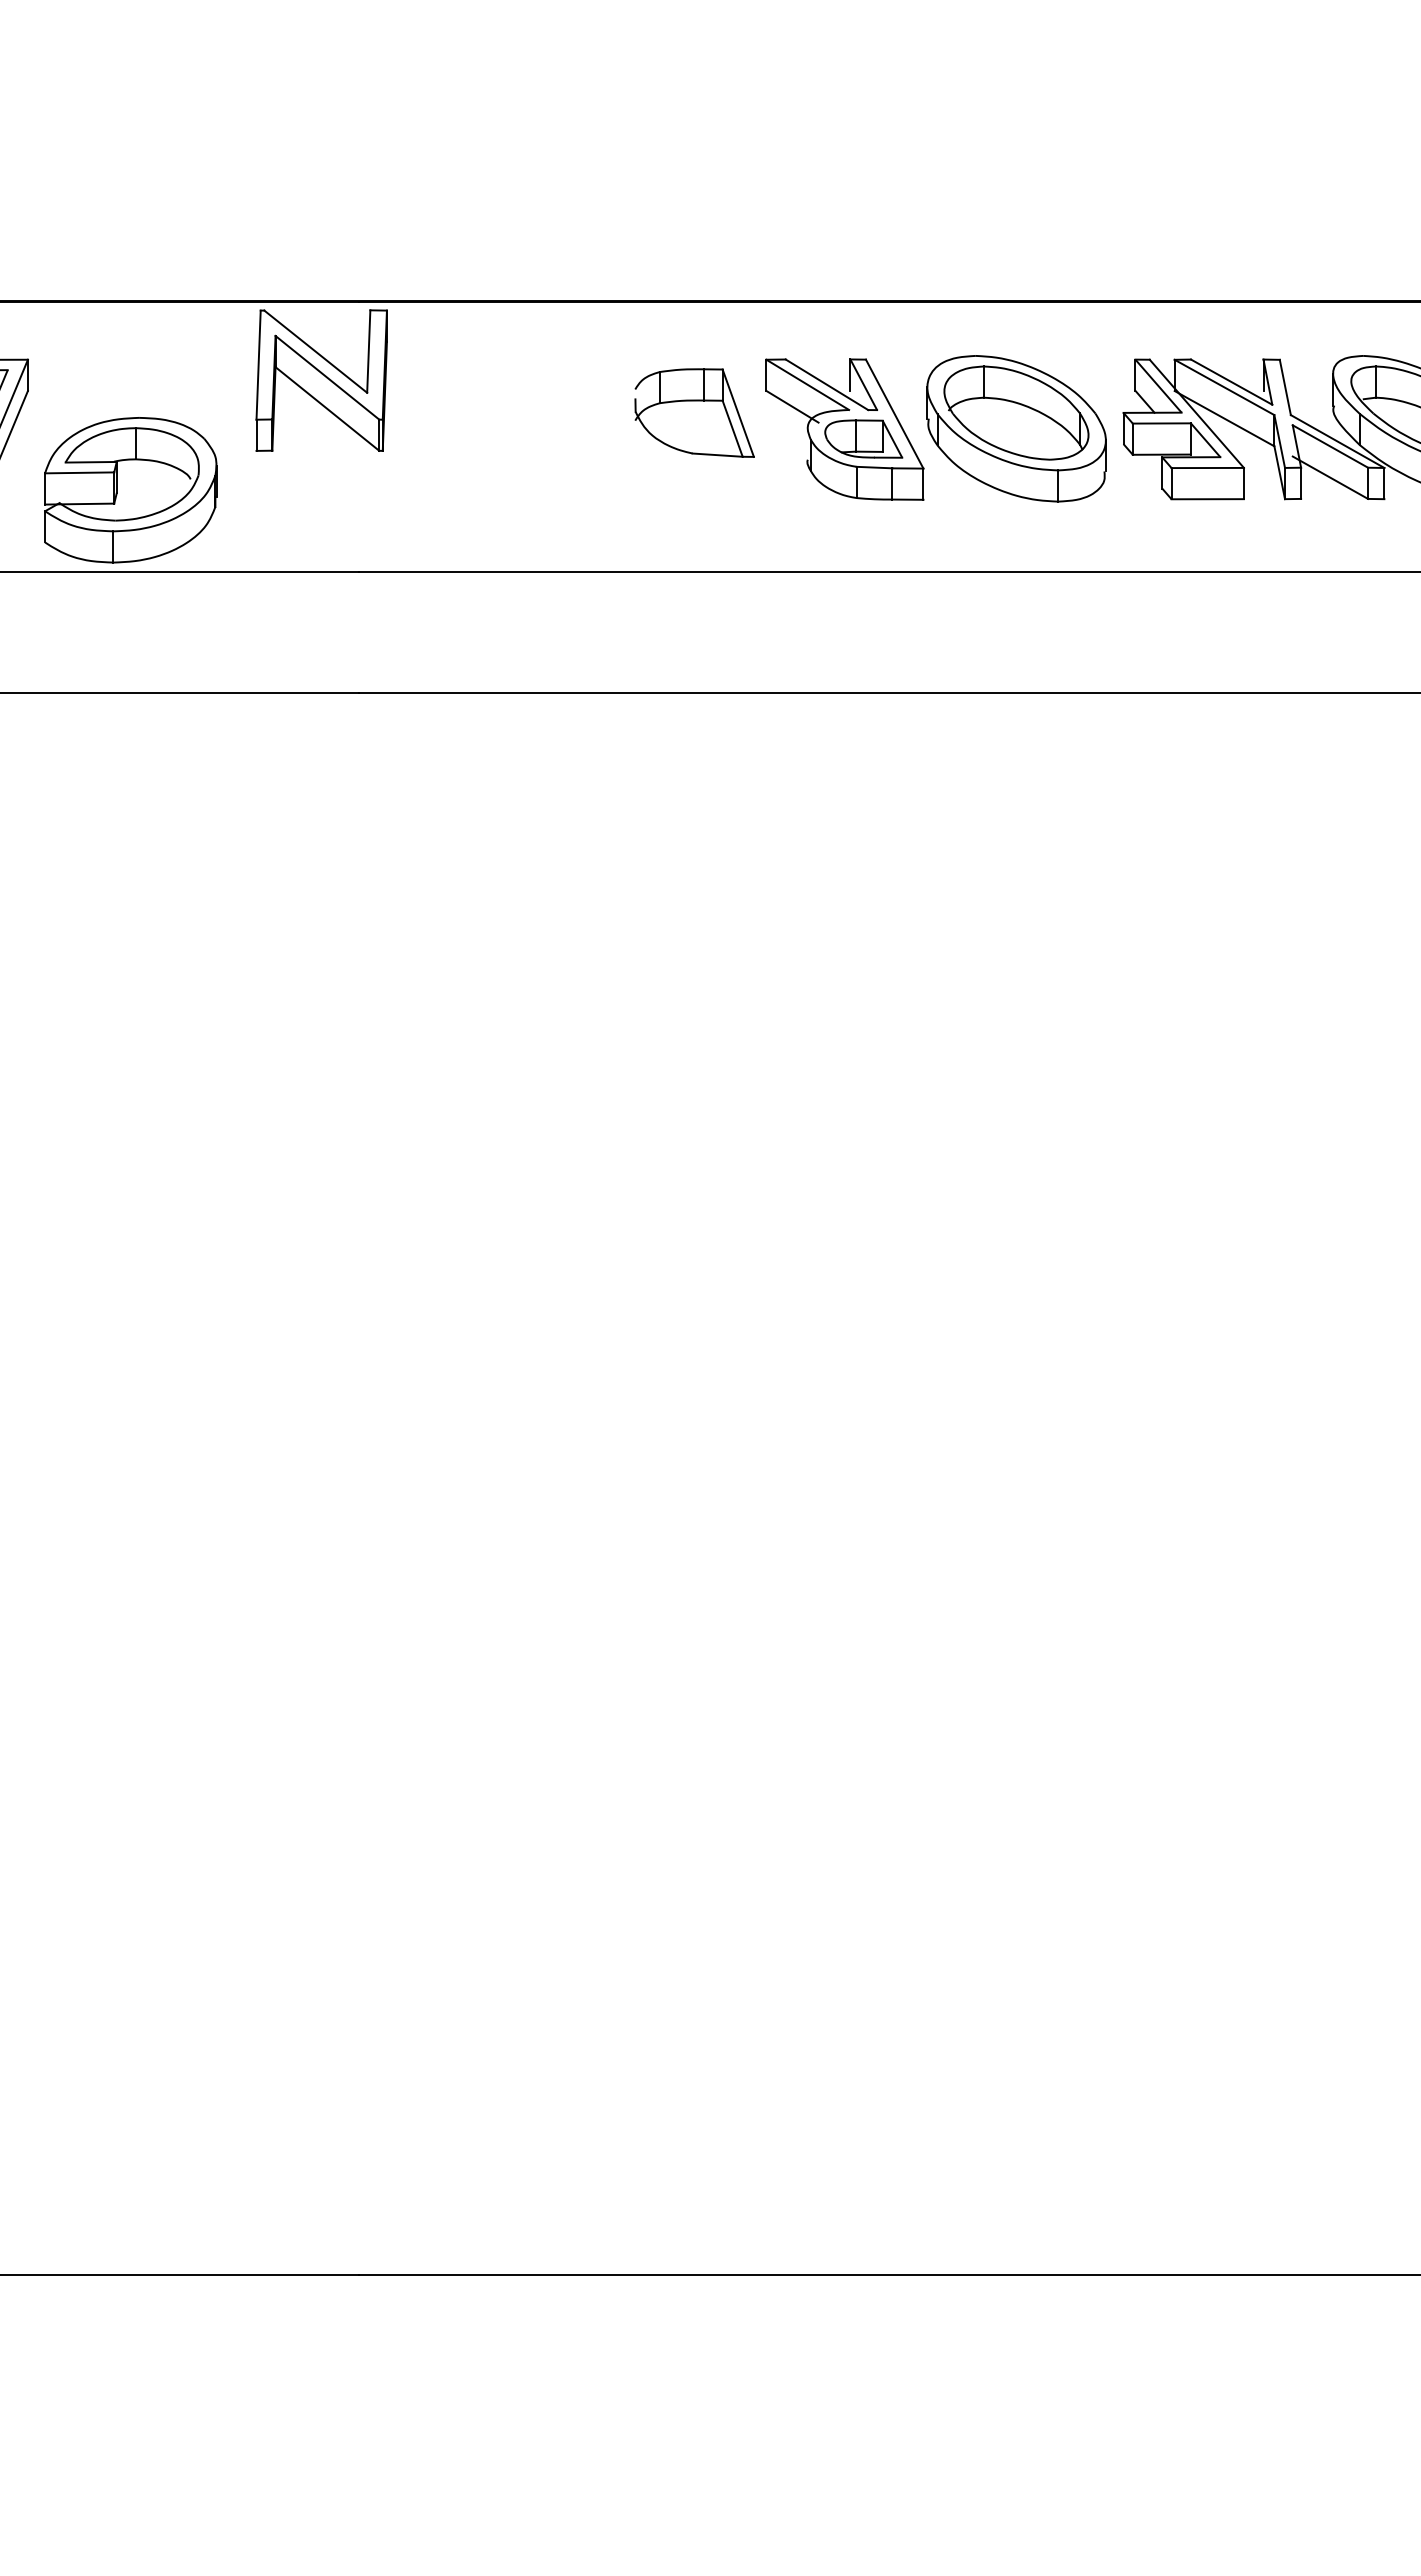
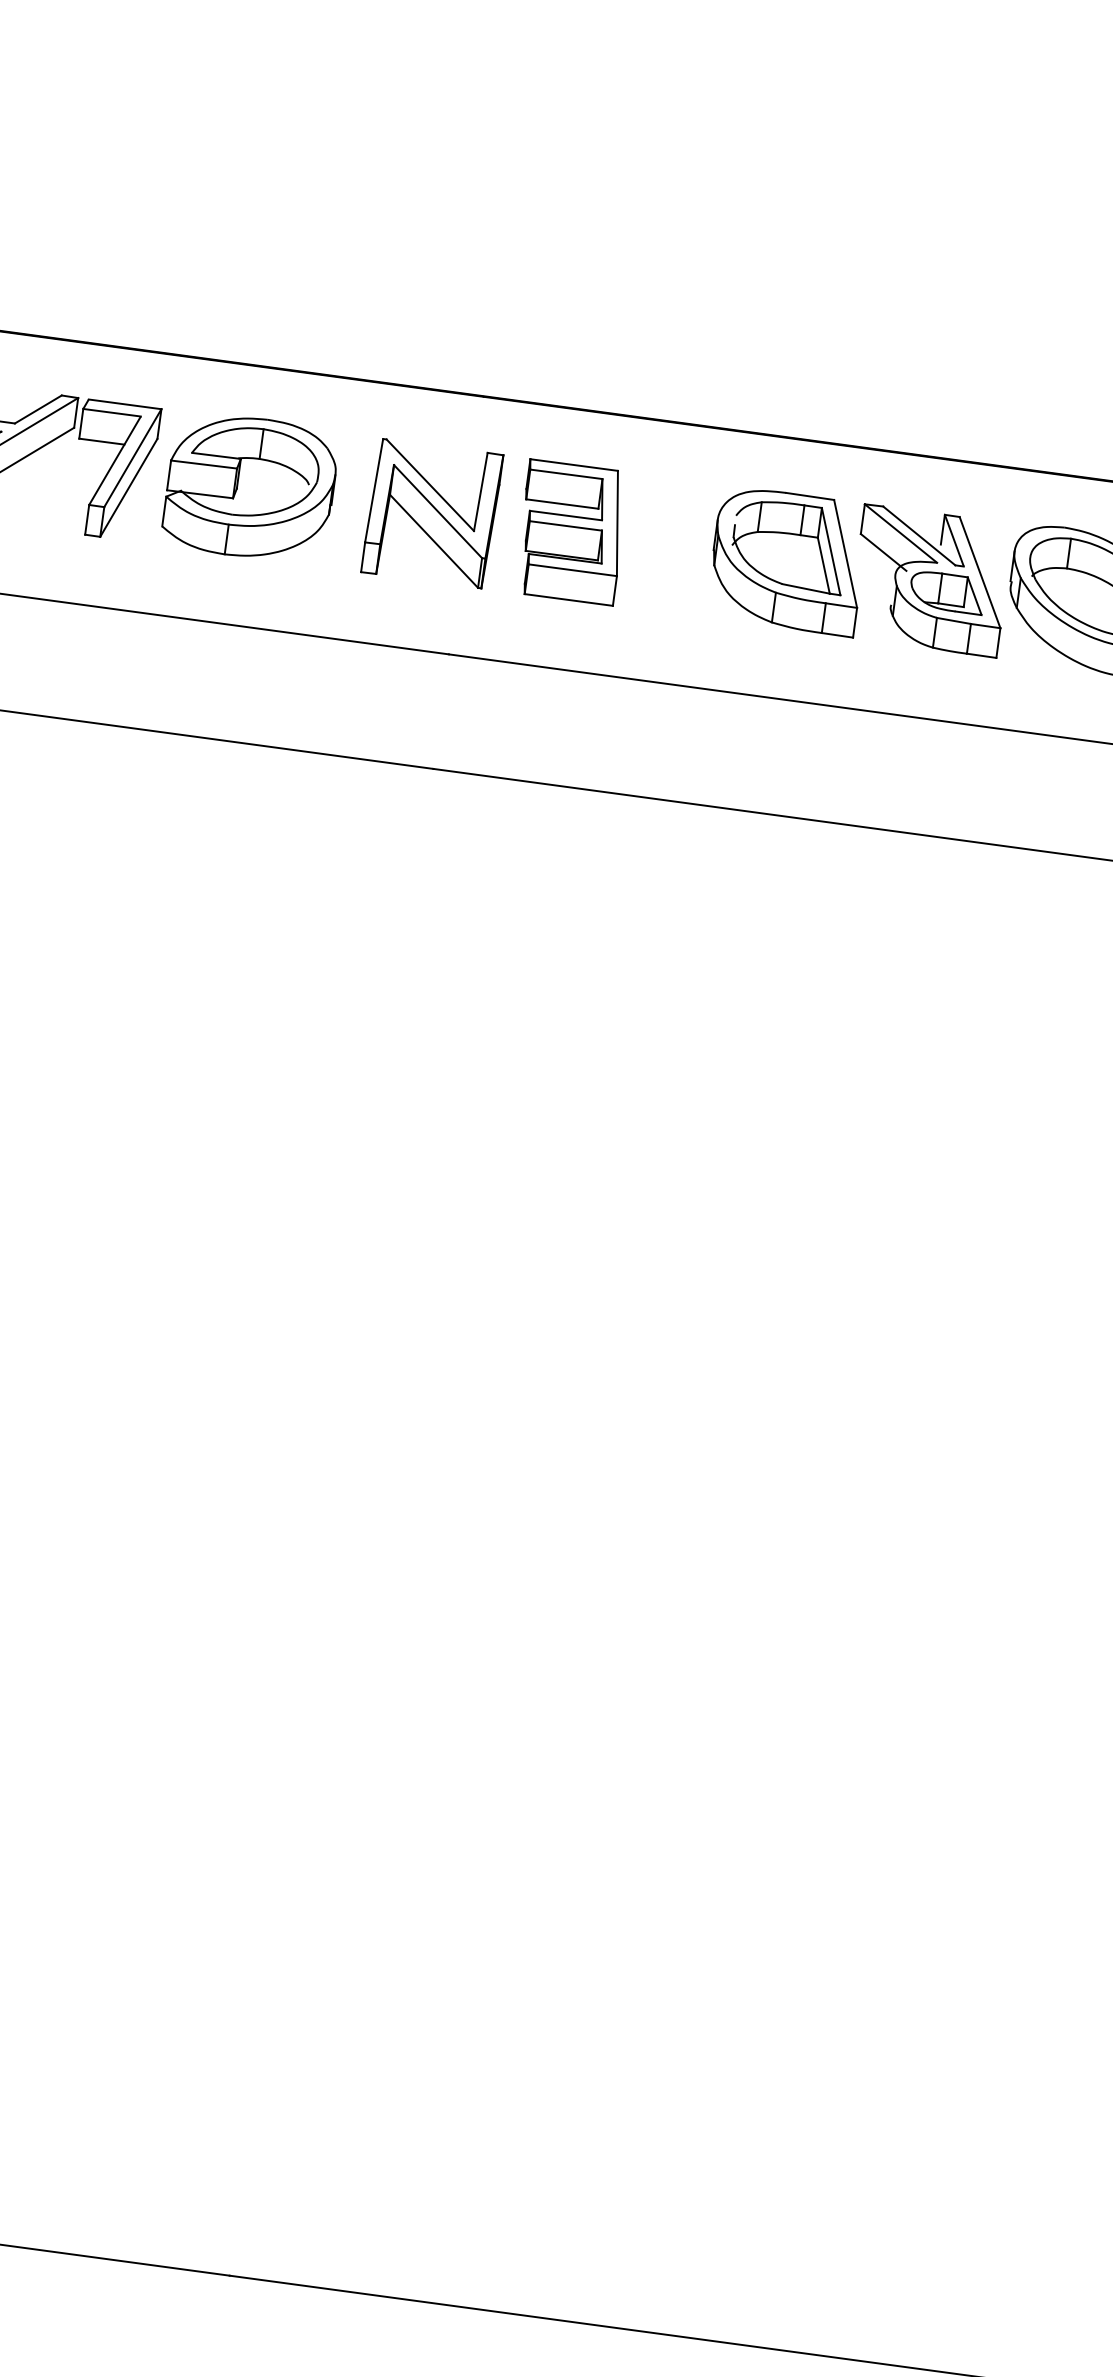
part: (321, 380) -> (432, 513), moved
part: (694, 428) -> (787, 560), added
part: (467, 429) -> (571, 532), added
part: (130, 490) -> (250, 487), moved

